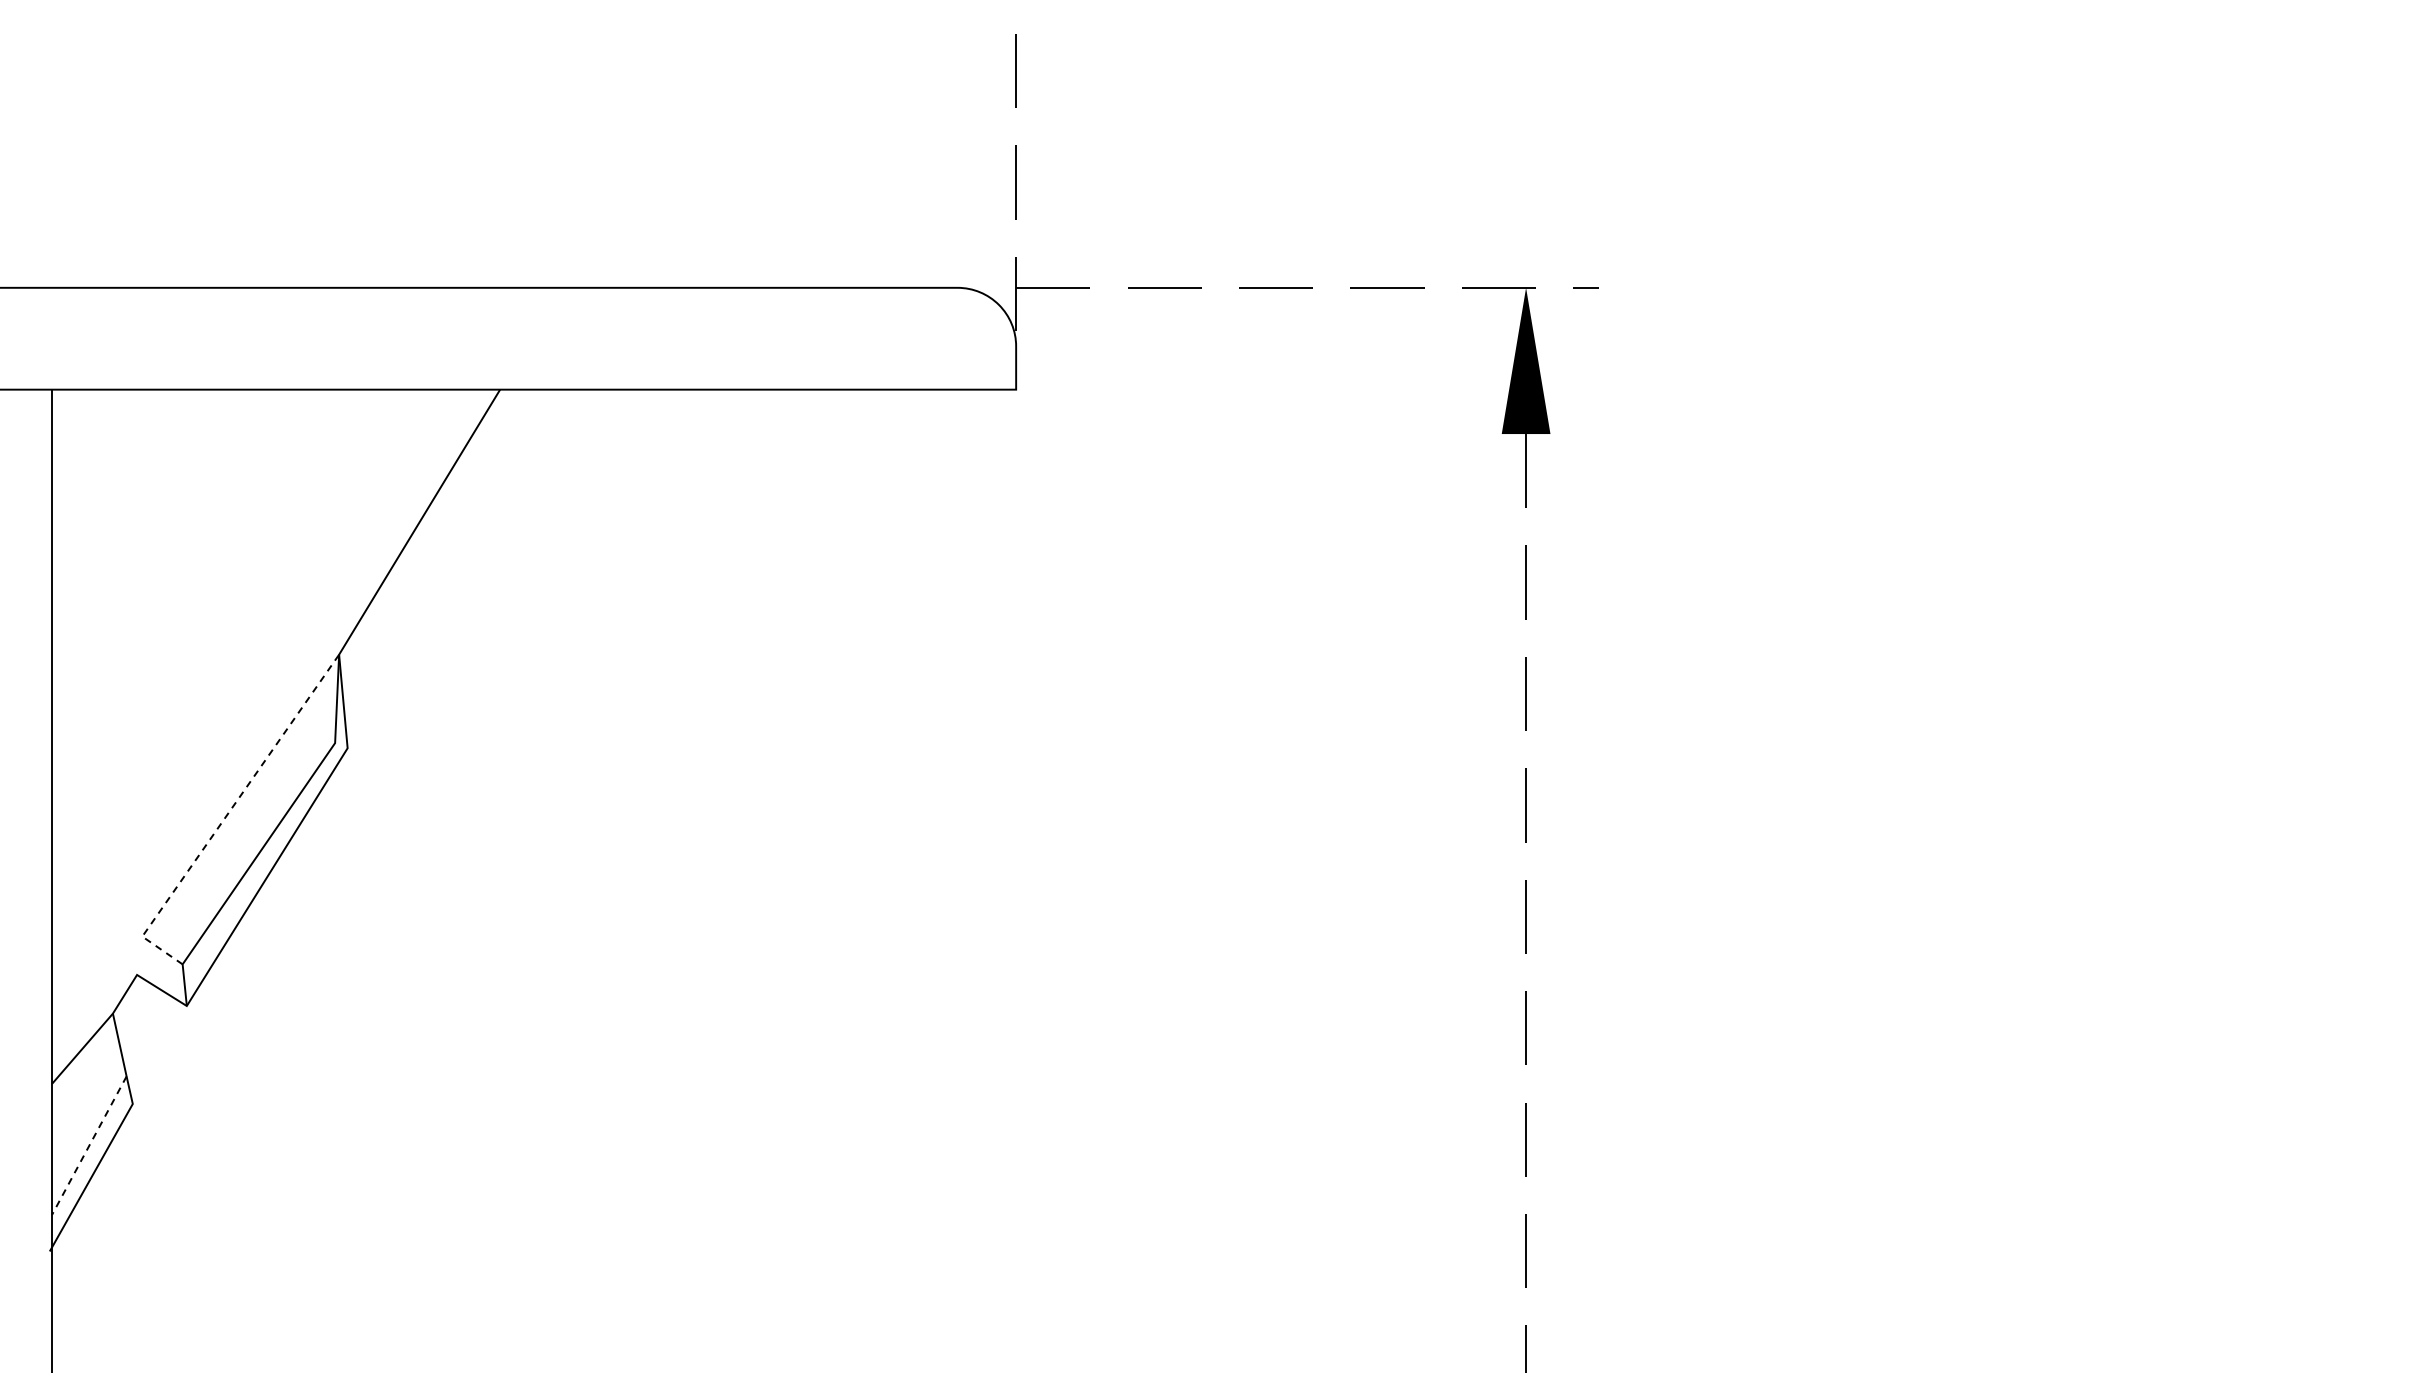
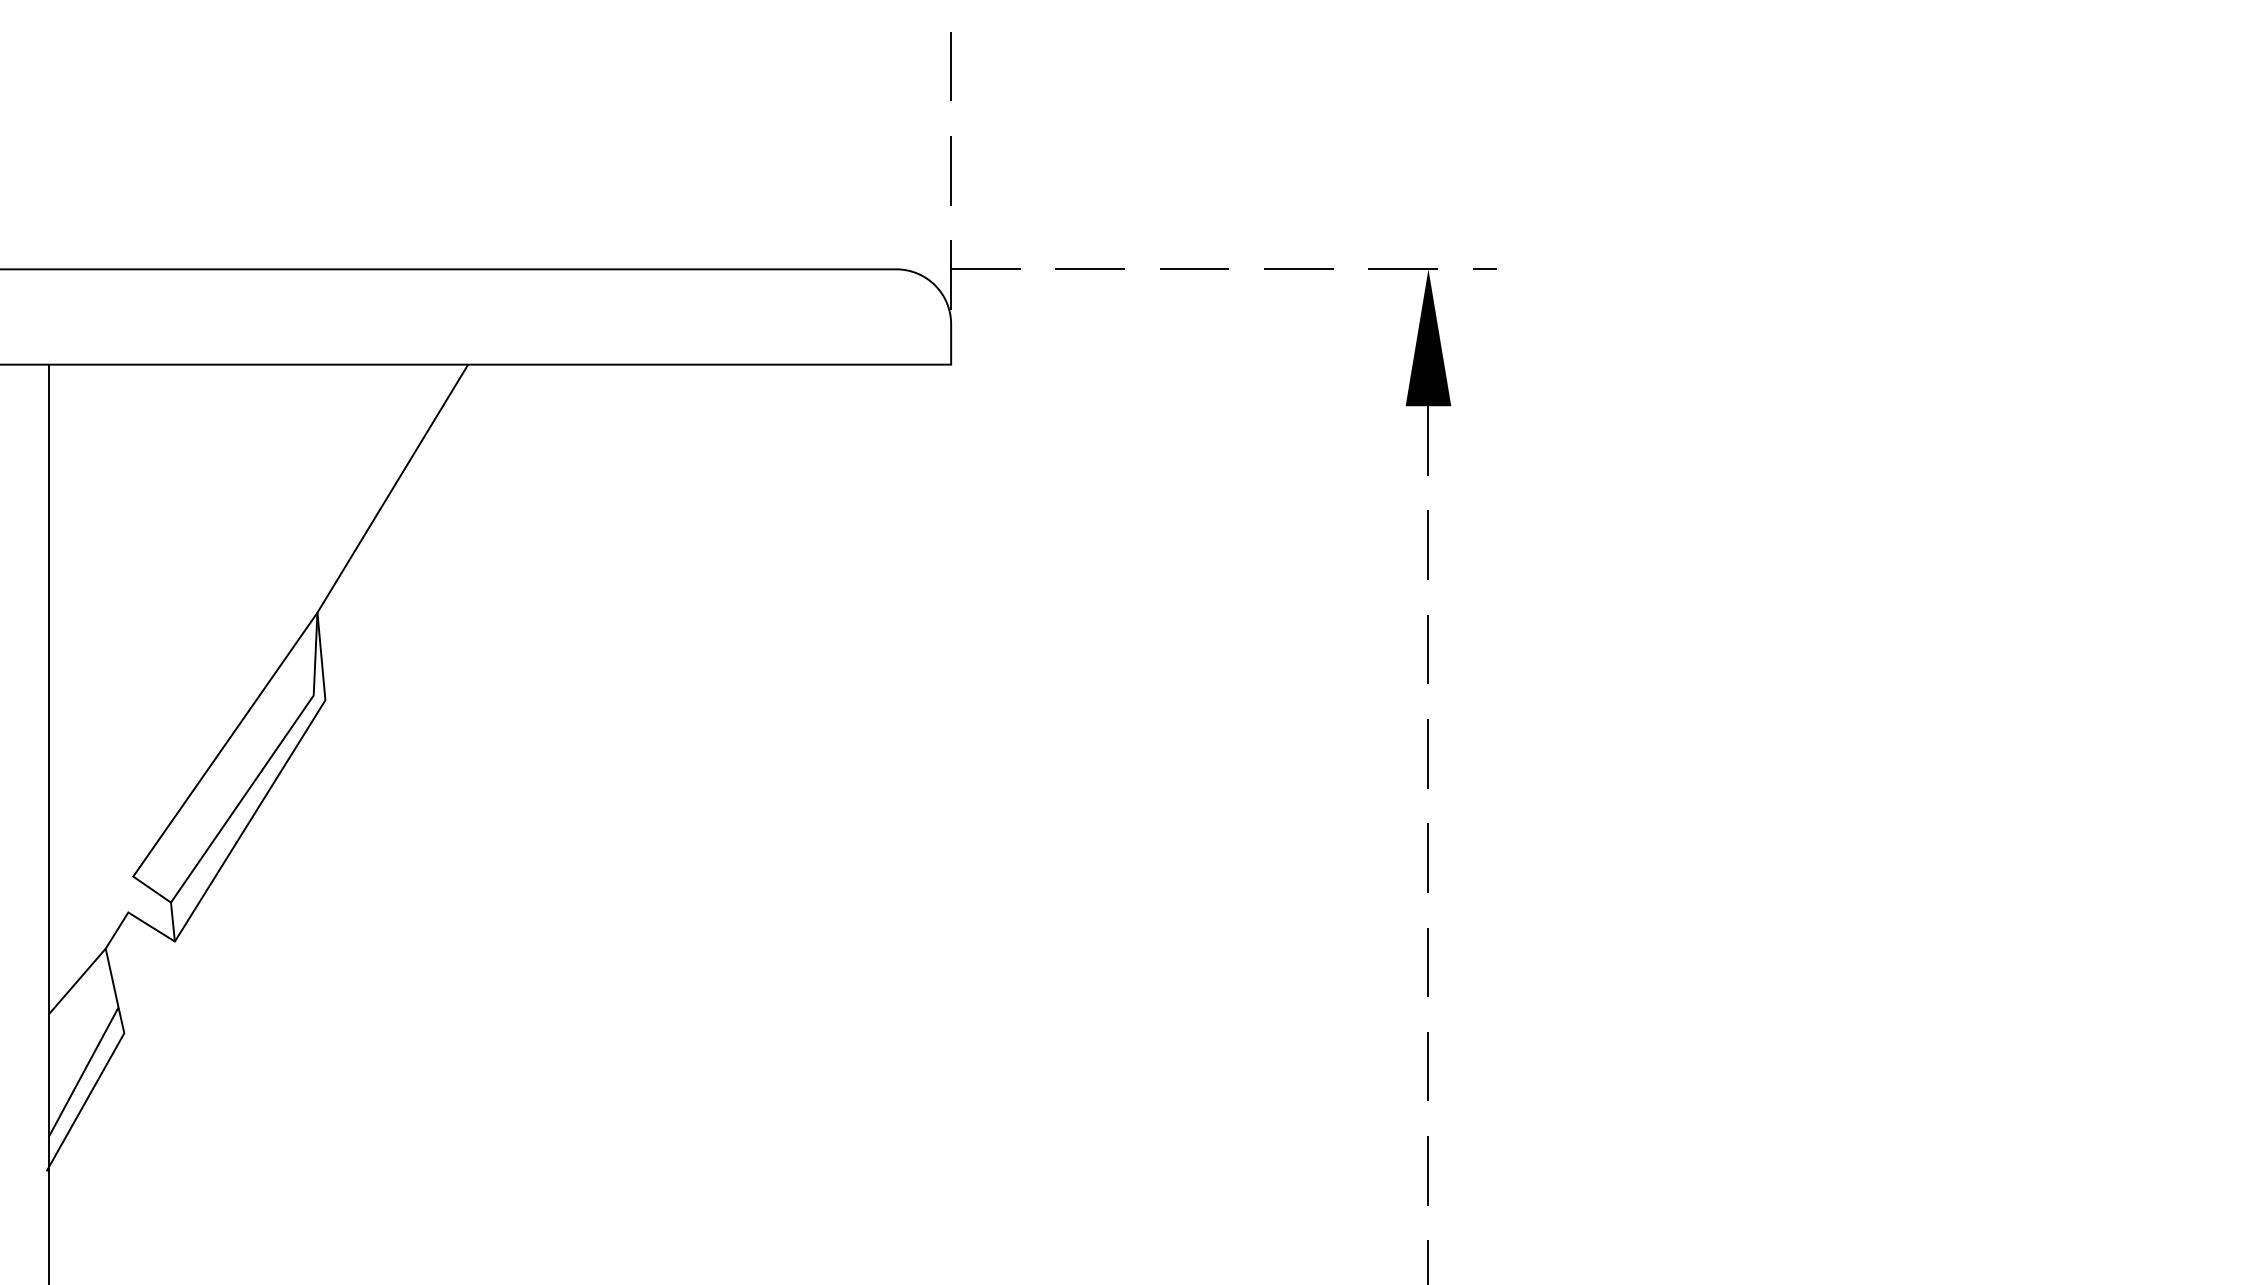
line: (226, 816) -> (212, 764), dashed -> solid
line: (89, 1145) -> (83, 1072), dashed -> solid

